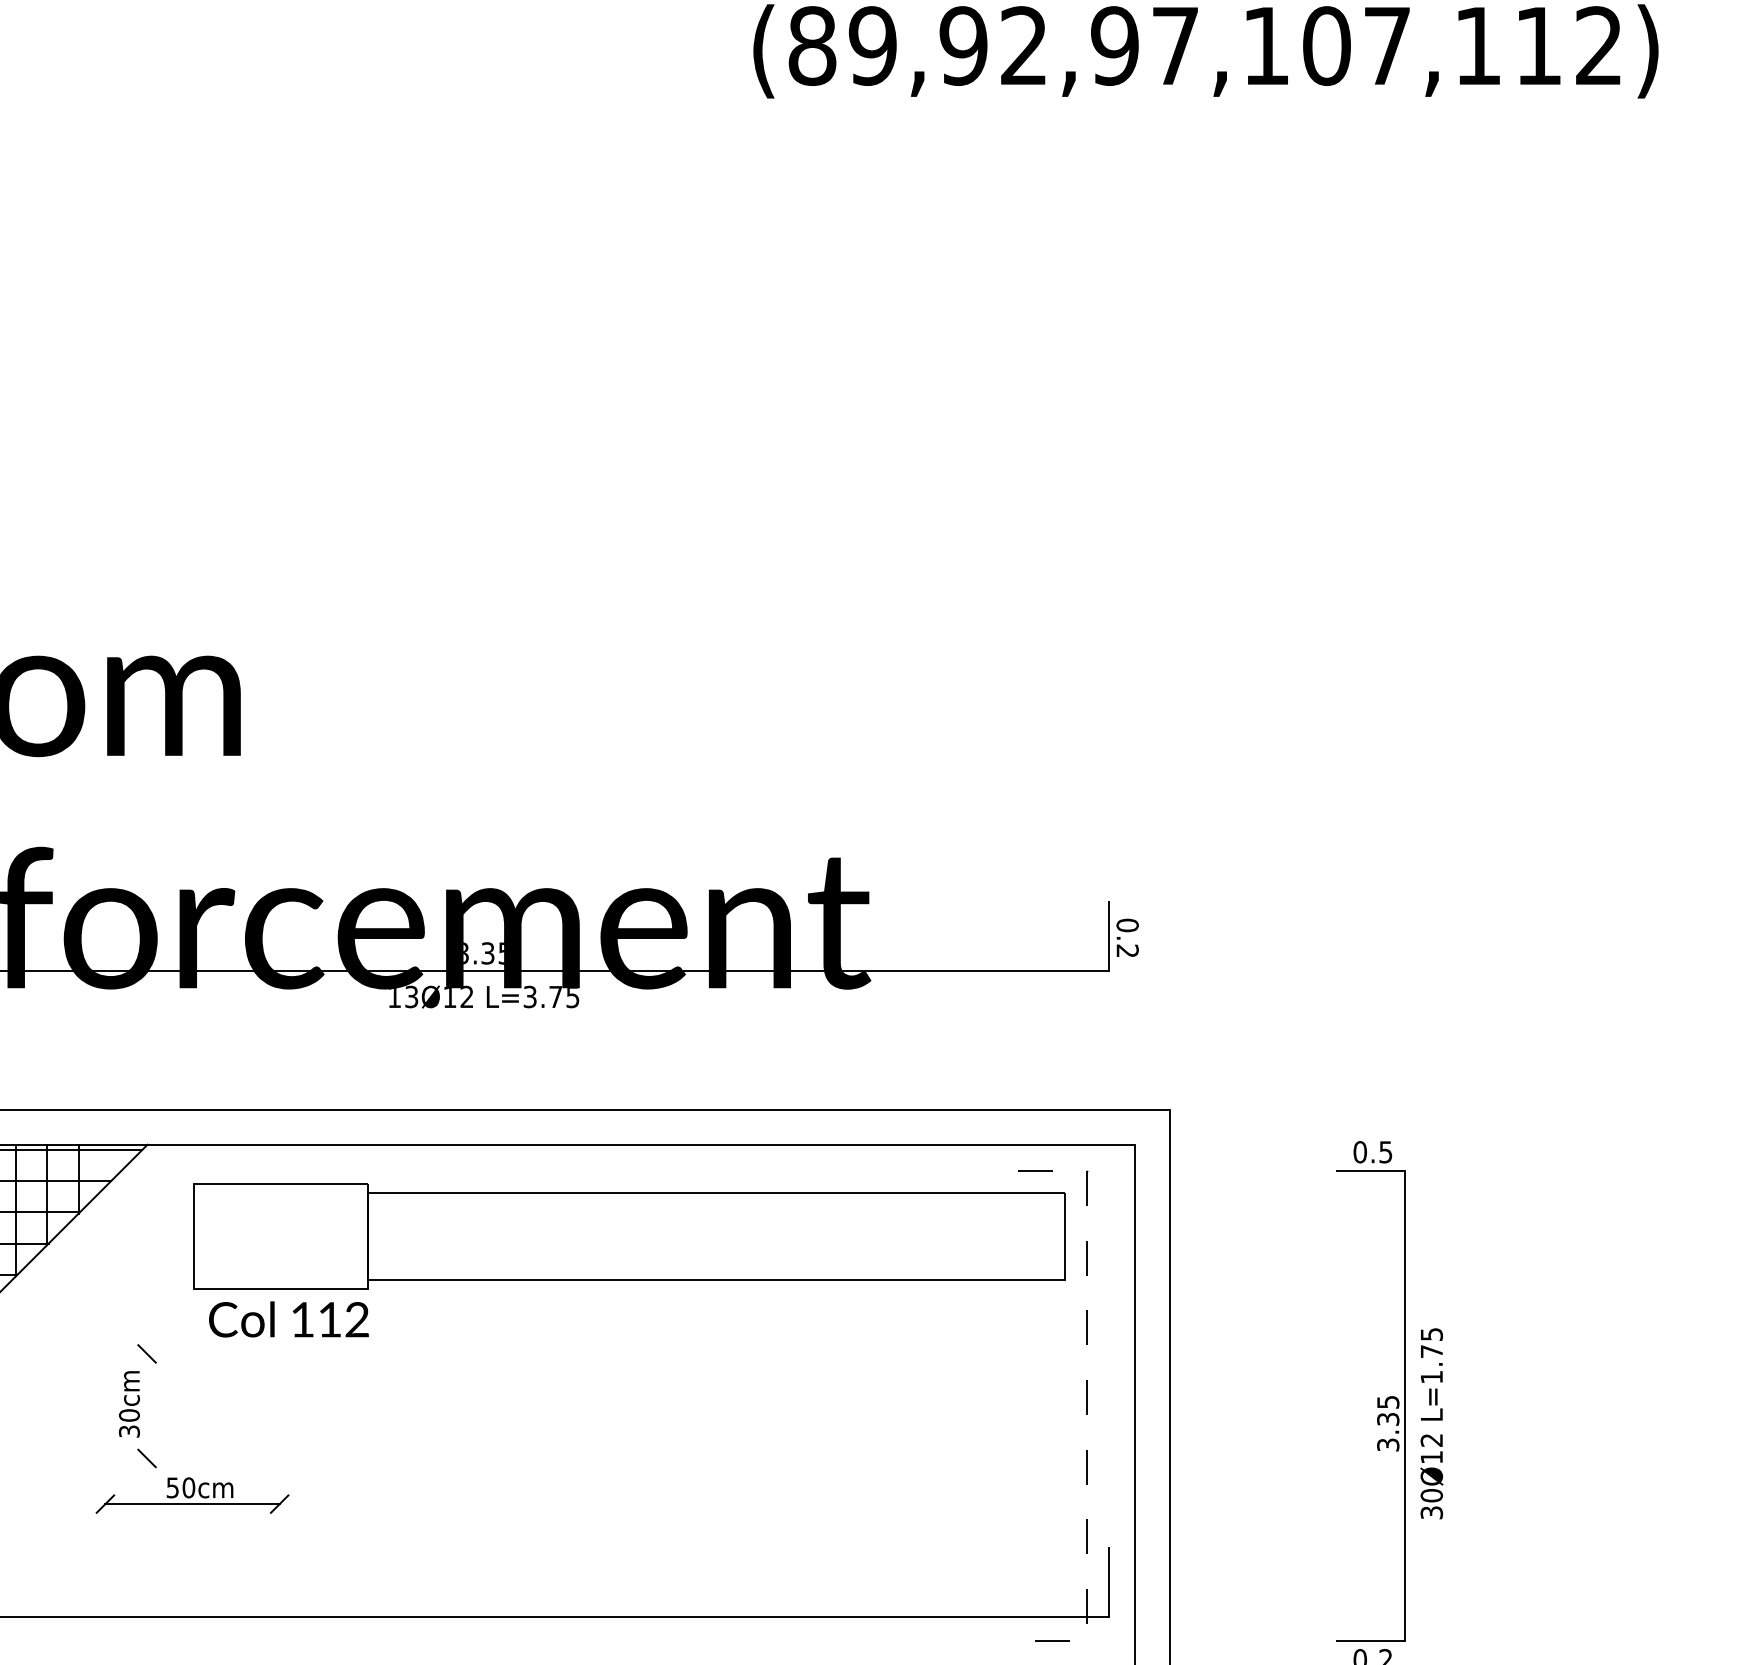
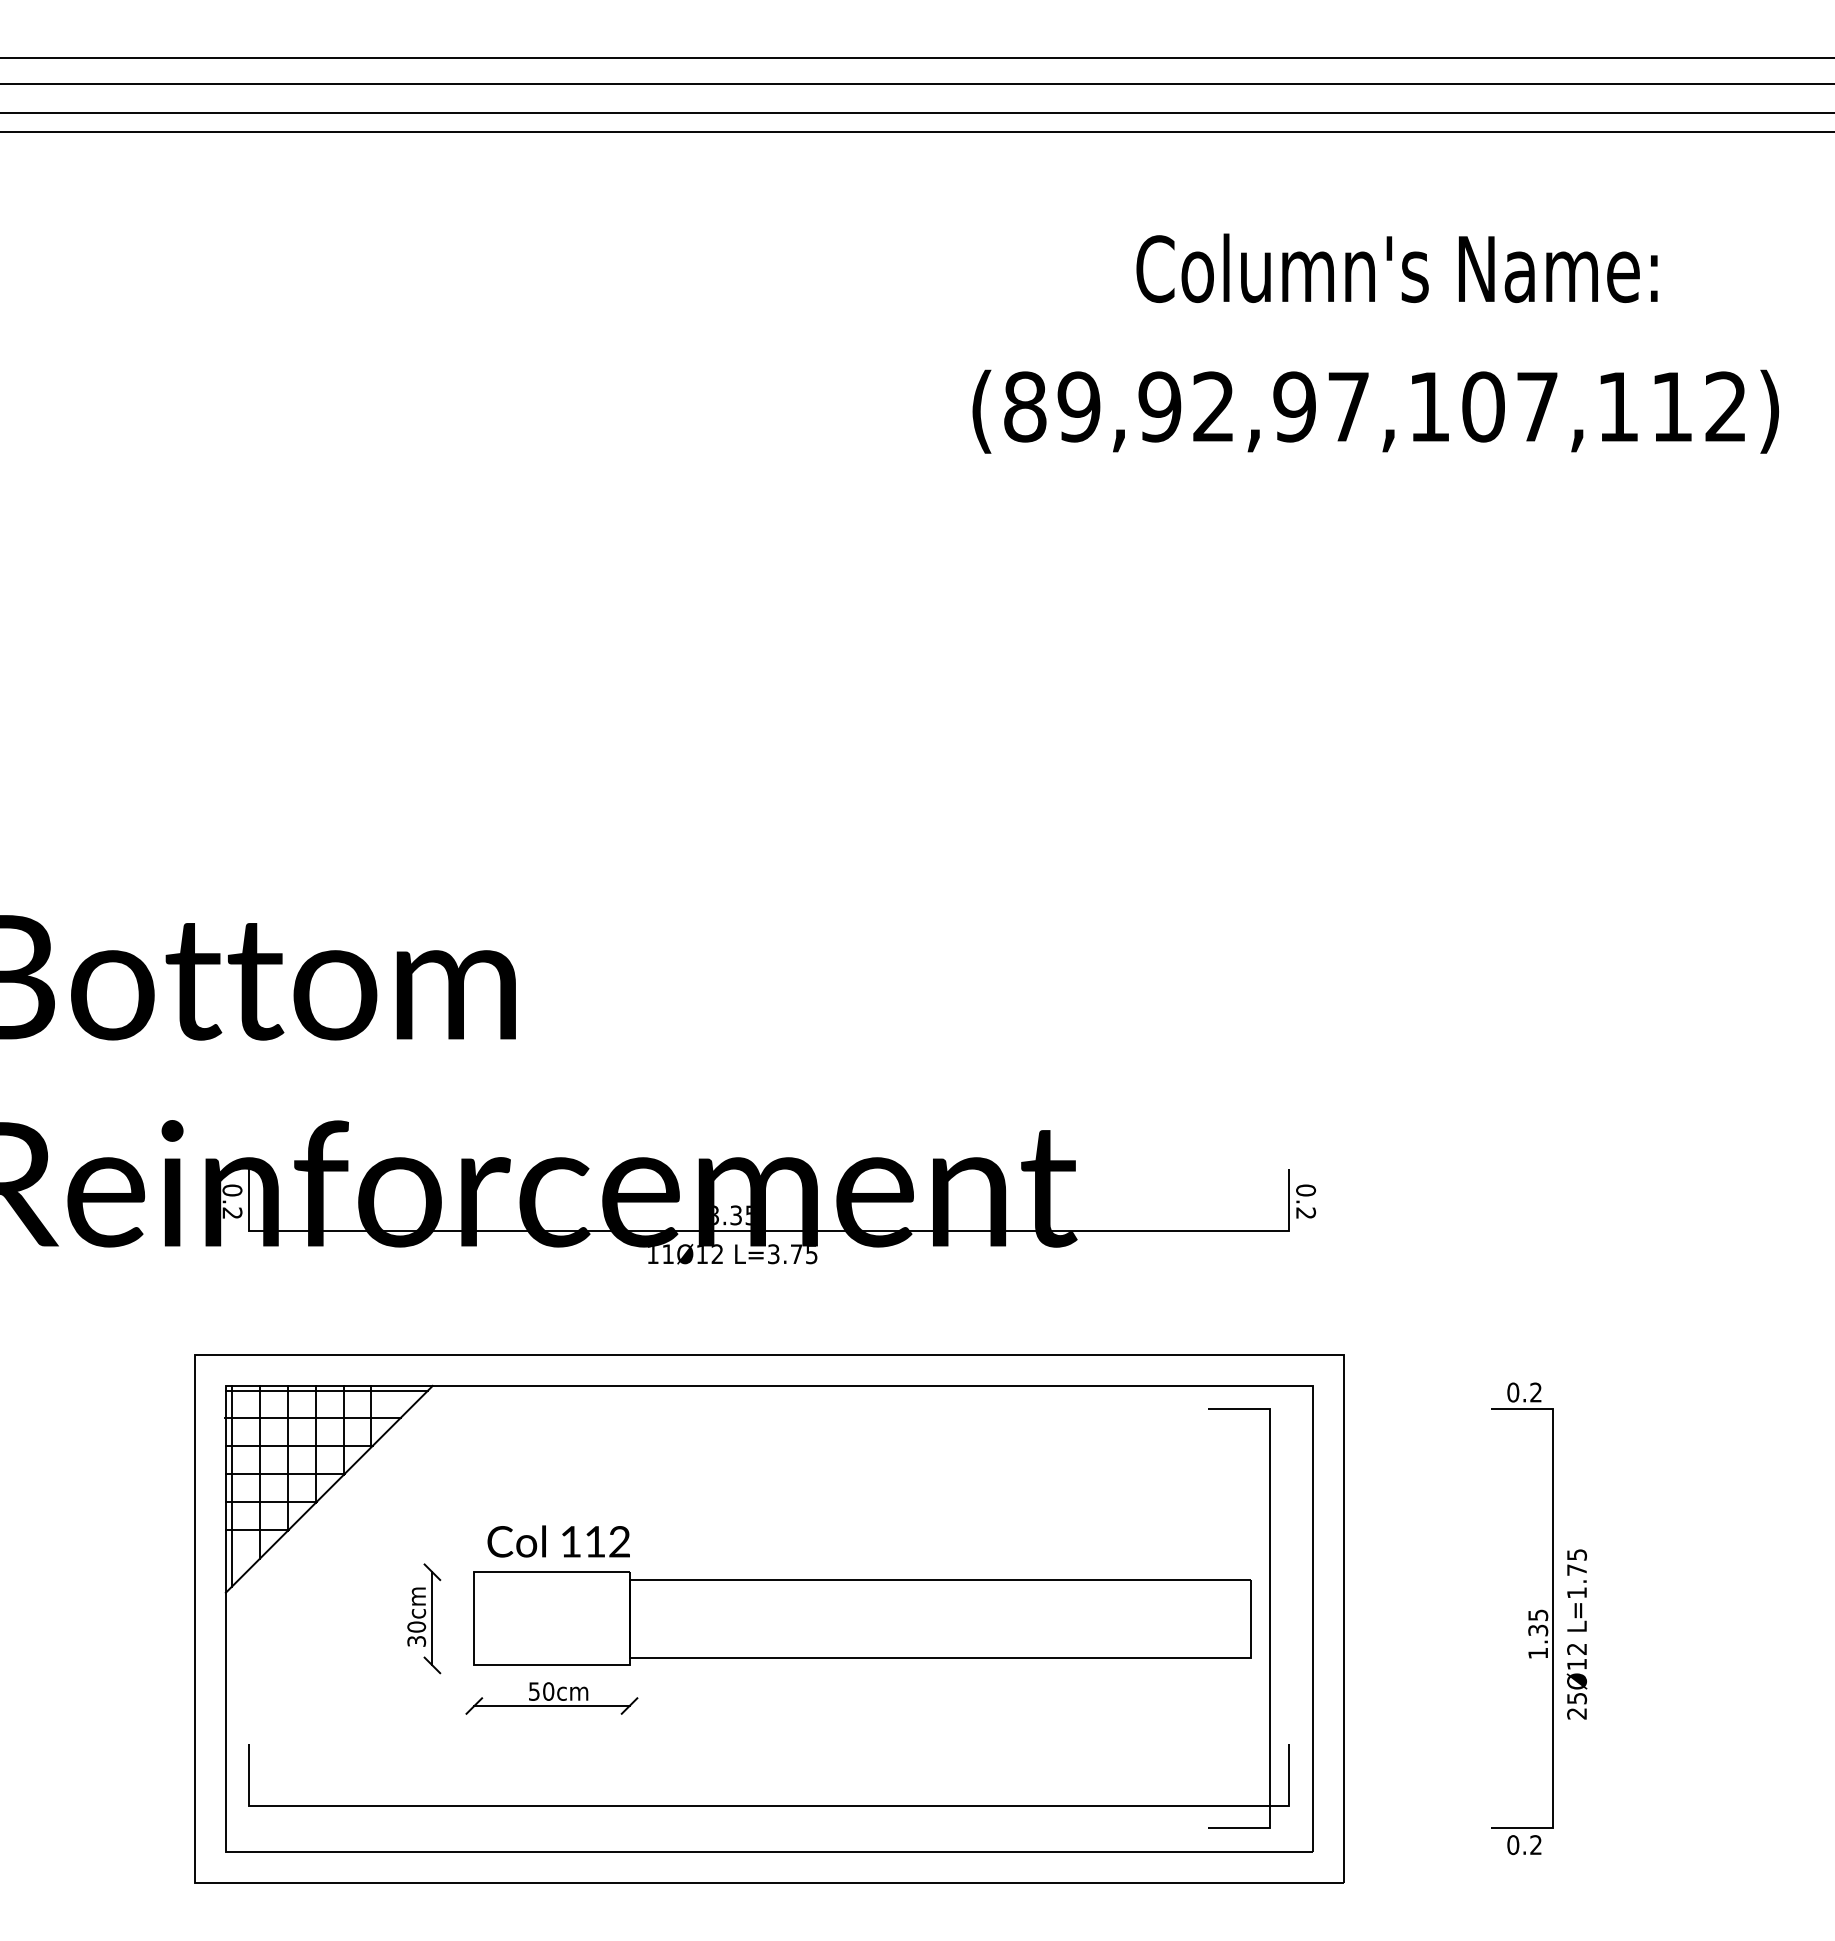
text: (410, 997) -> (667, 1254), 13Ø12 -> 11Ø12
text: (1385, 1152) -> (1535, 1392), 0.5 -> 0.2
part: (629, 1236) -> (862, 1618), moved
line: (147, 1405) -> (432, 1618), added
line: (1087, 1405) -> (1270, 1618), dashed -> solid
text: (1388, 1445) -> (1538, 1653), 3.35 -> 1.35
part: (192, 1495) -> (551, 1698), moved
text: (1432, 1503) -> (1577, 1705), 30Ø12 -> 25Ø12

